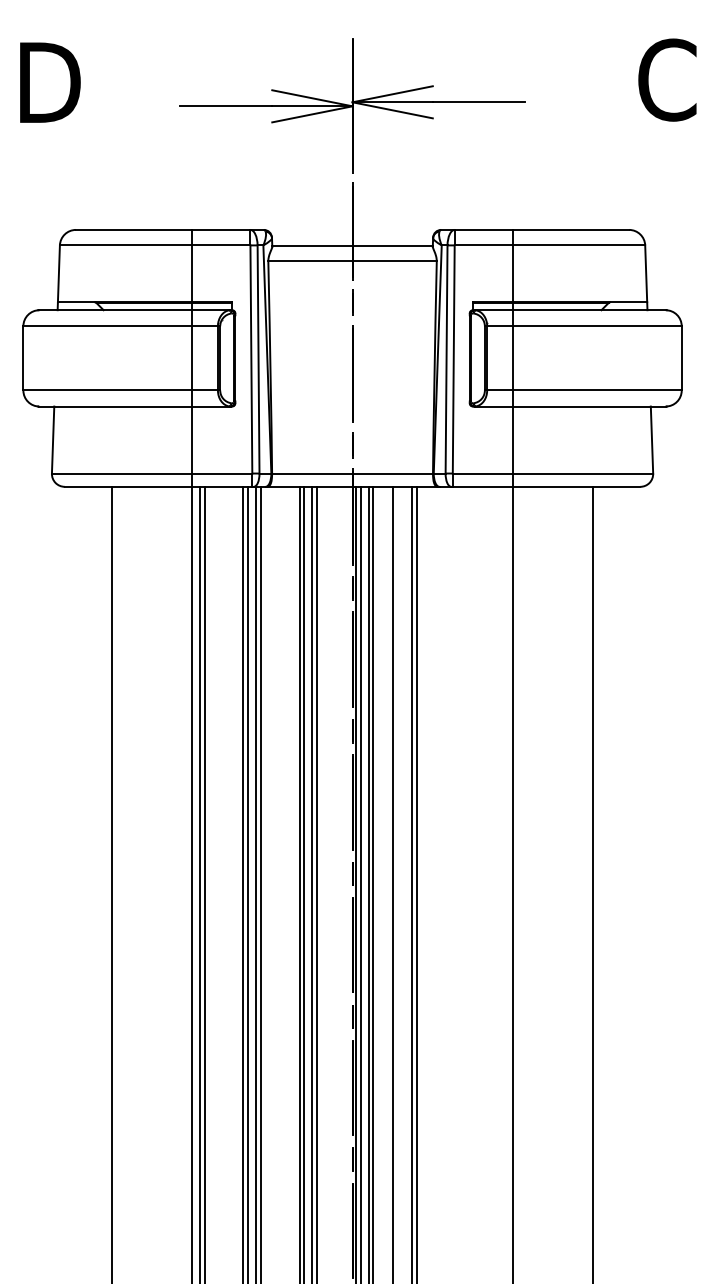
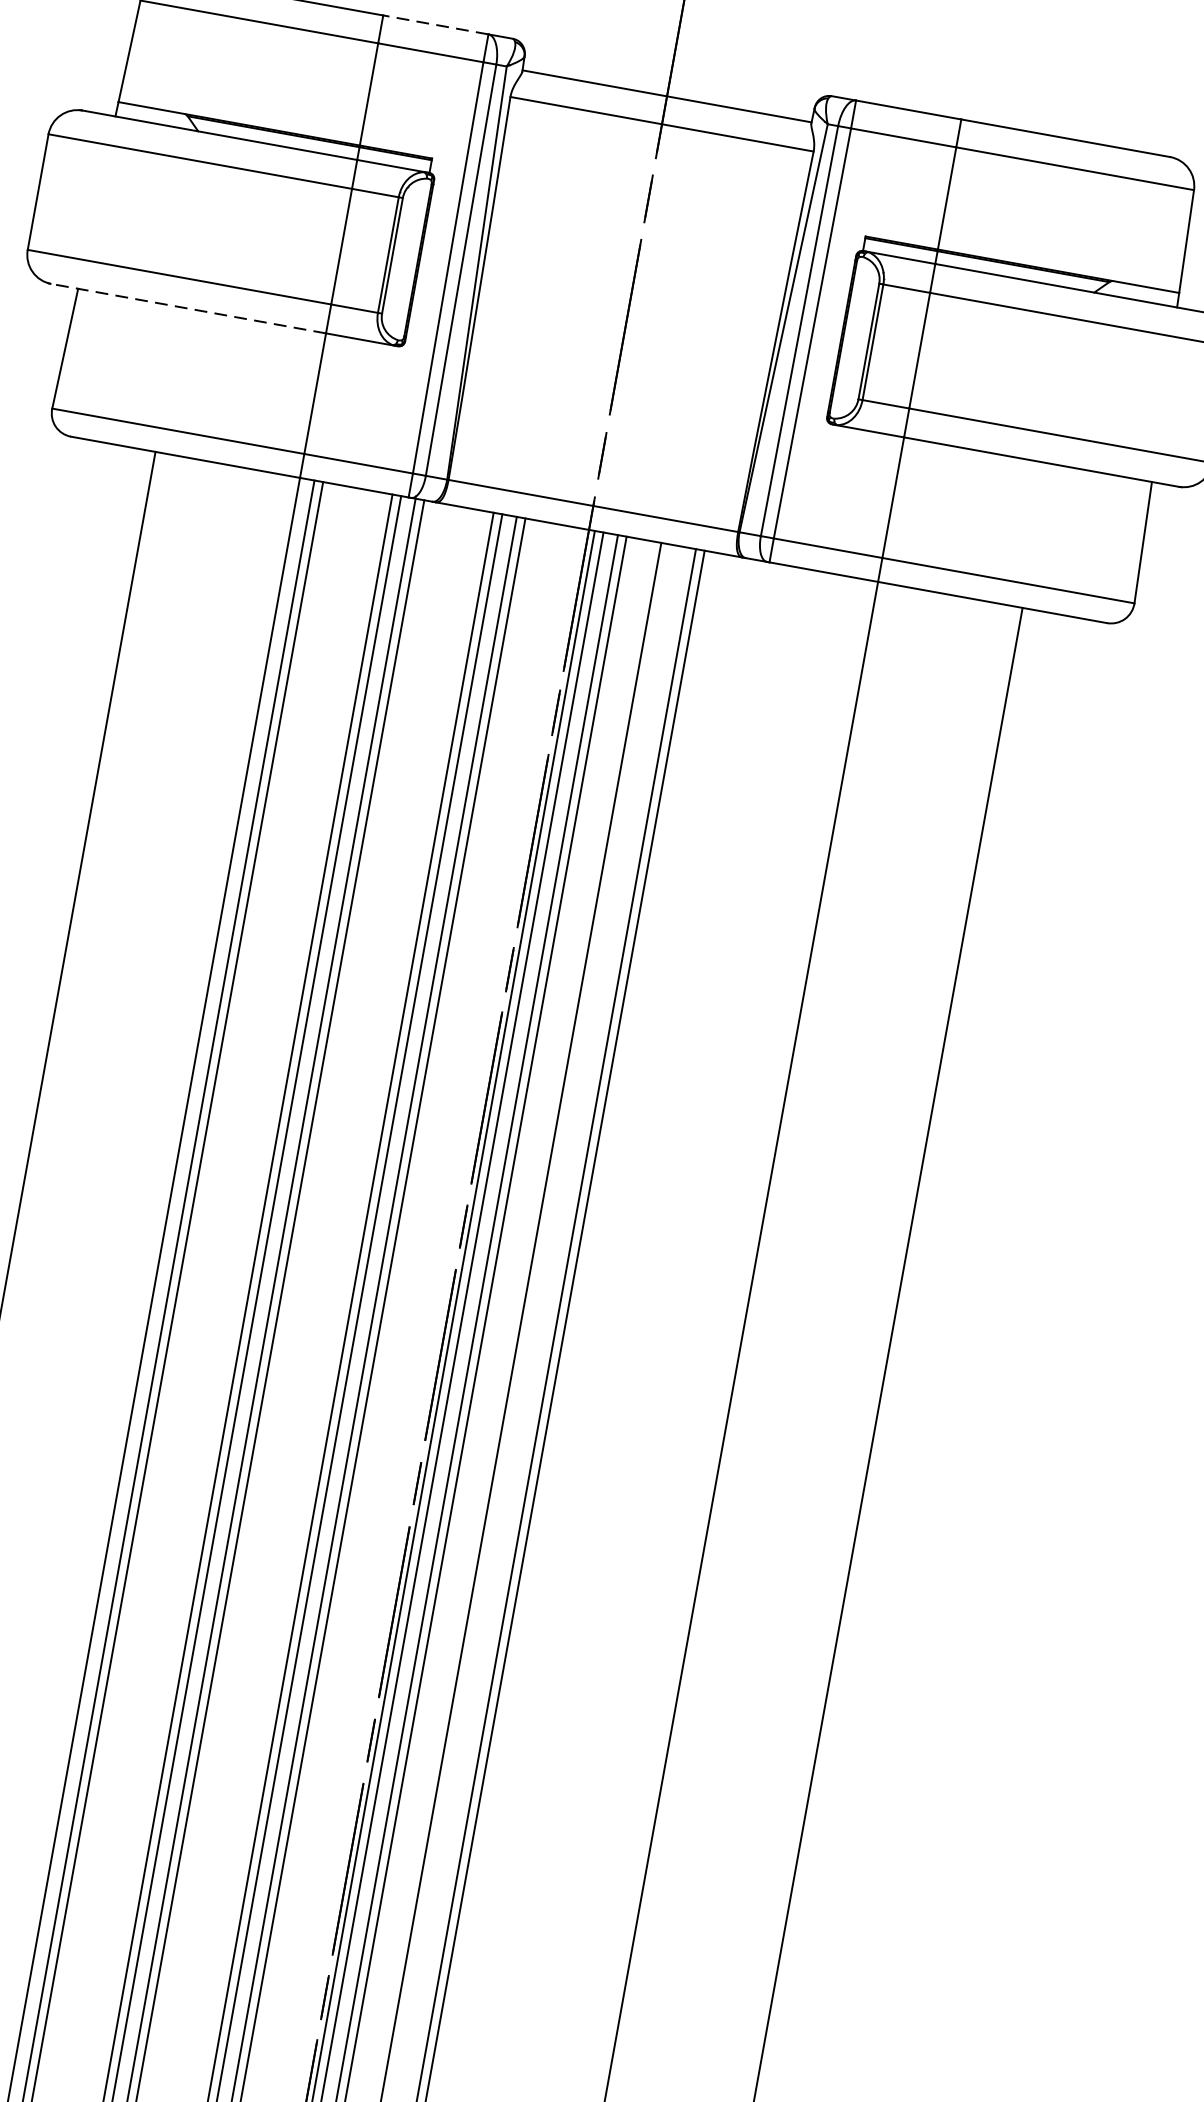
line: (220, 229) -> (434, 23), solid -> dashed
line: (115, 406) -> (188, 308), solid -> dashed

